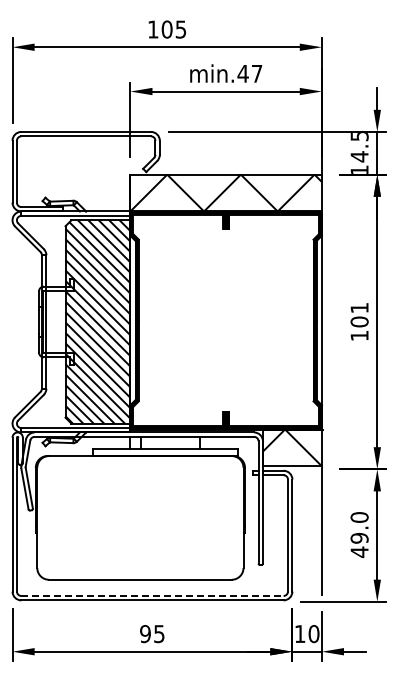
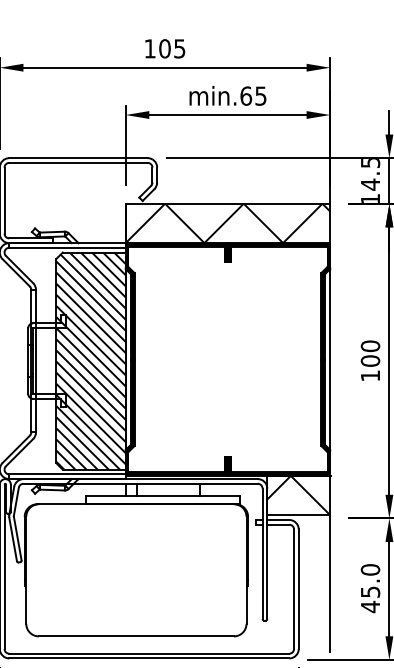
text: (249, 73) -> (252, 95), min.47 -> min.65
text: (359, 307) -> (370, 345), 101 -> 100
text: (359, 538) -> (370, 592), 49.0 -> 45.0
line: (152, 595) -> (149, 653), dashed -> solid

